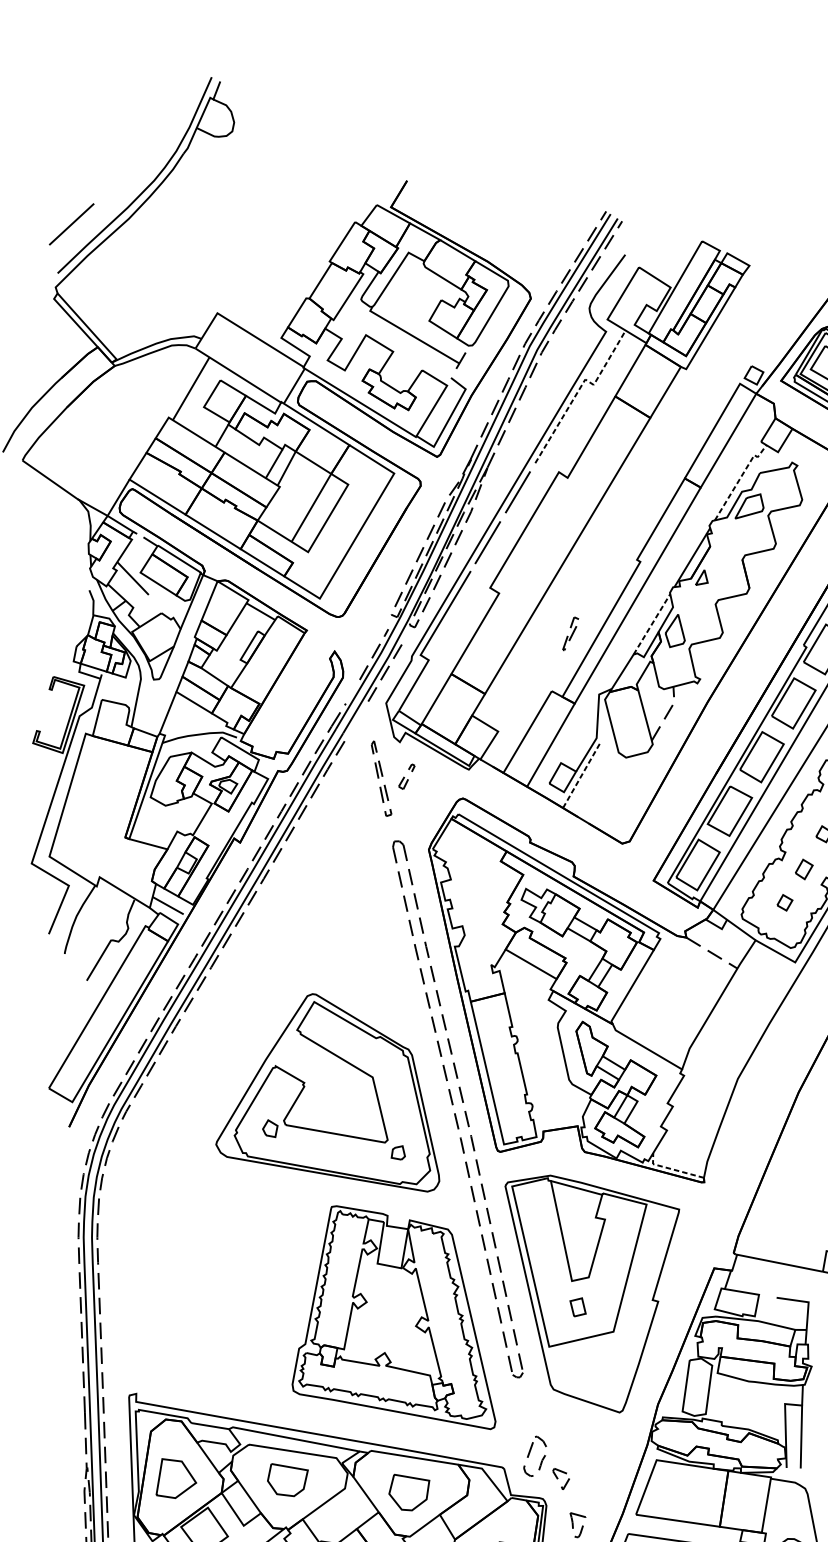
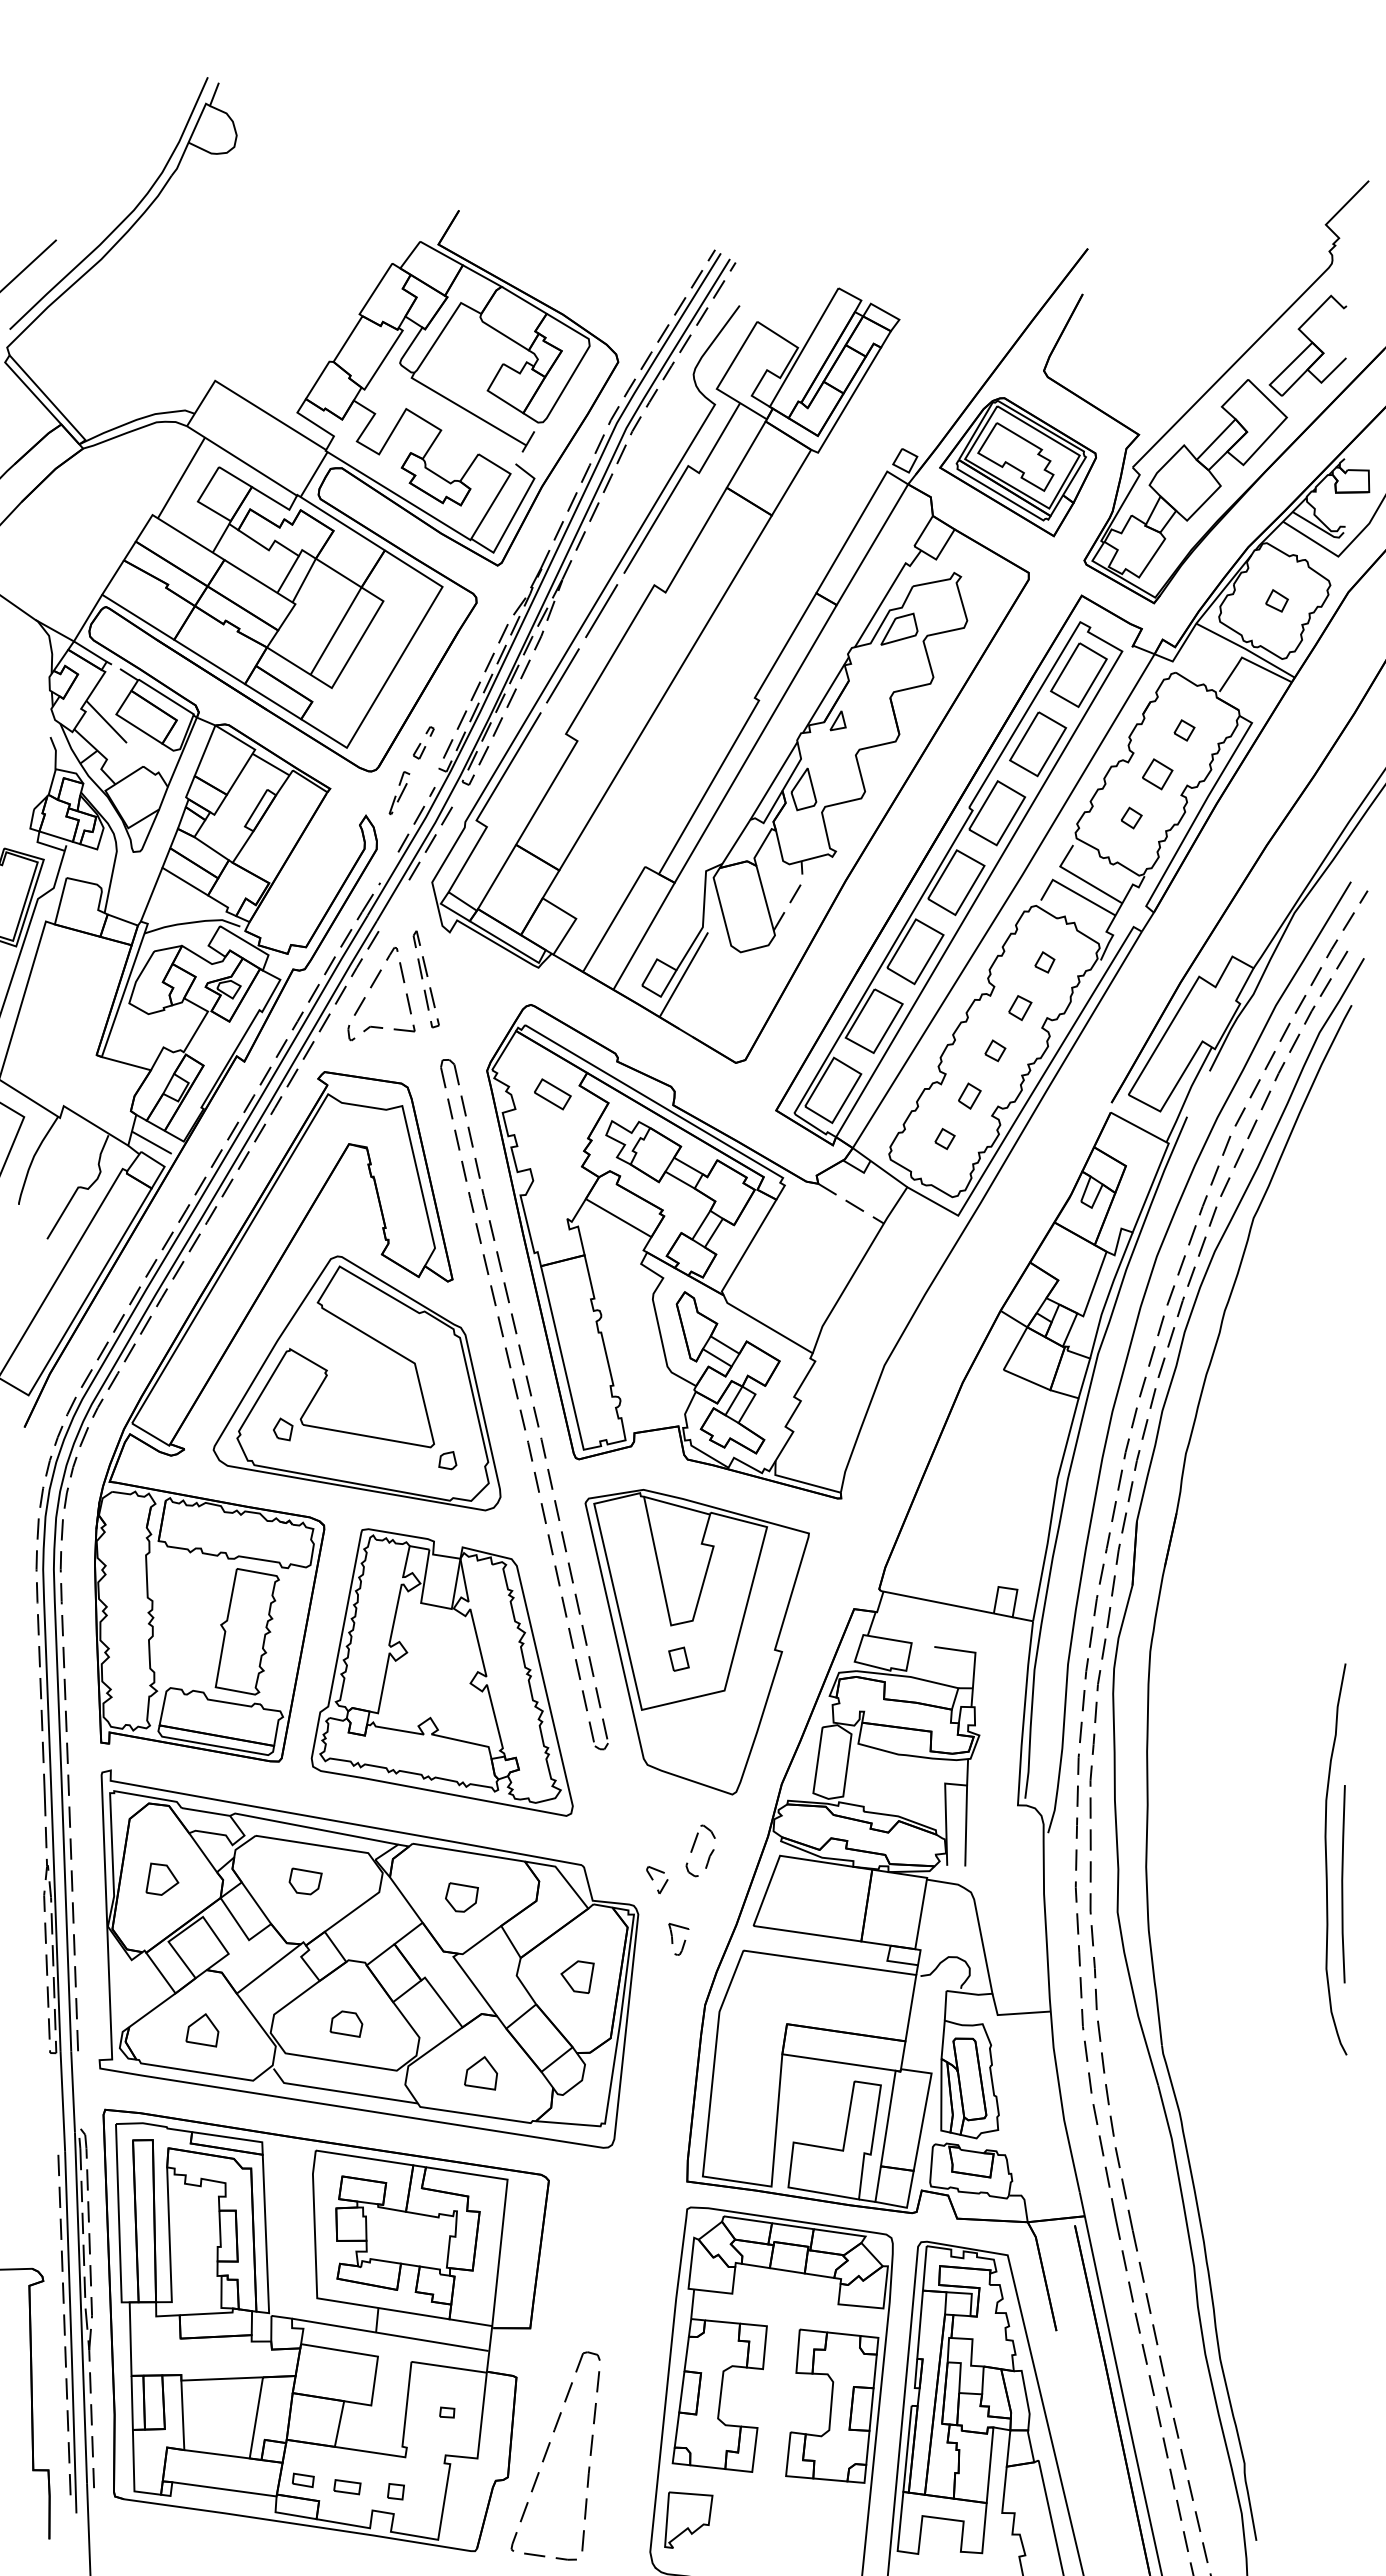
line: (580, 388) -> (681, 477), dashed -> solid
line: (740, 477) -> (887, 592), dashed -> solid
line: (651, 624) -> (773, 780), dashed -> solid
part: (570, 634) -> (399, 793), moved
line: (581, 774) -> (683, 974), dashed -> solid
part: (406, 776) -> (423, 742), moved
part: (338, 785) -> (371, 988), added
part: (479, 868) -> (552, 1094), added
part: (214, 1088) -> (211, 1377), added
line: (672, 1169) -> (800, 1481), dashed -> solid
part: (529, 1455) -> (693, 1849), moved
part: (176, 1477) -> (162, 1878), size x0.62
part: (287, 1480) -> (305, 1881), size x0.62
part: (408, 1492) -> (461, 1897), size x0.62

